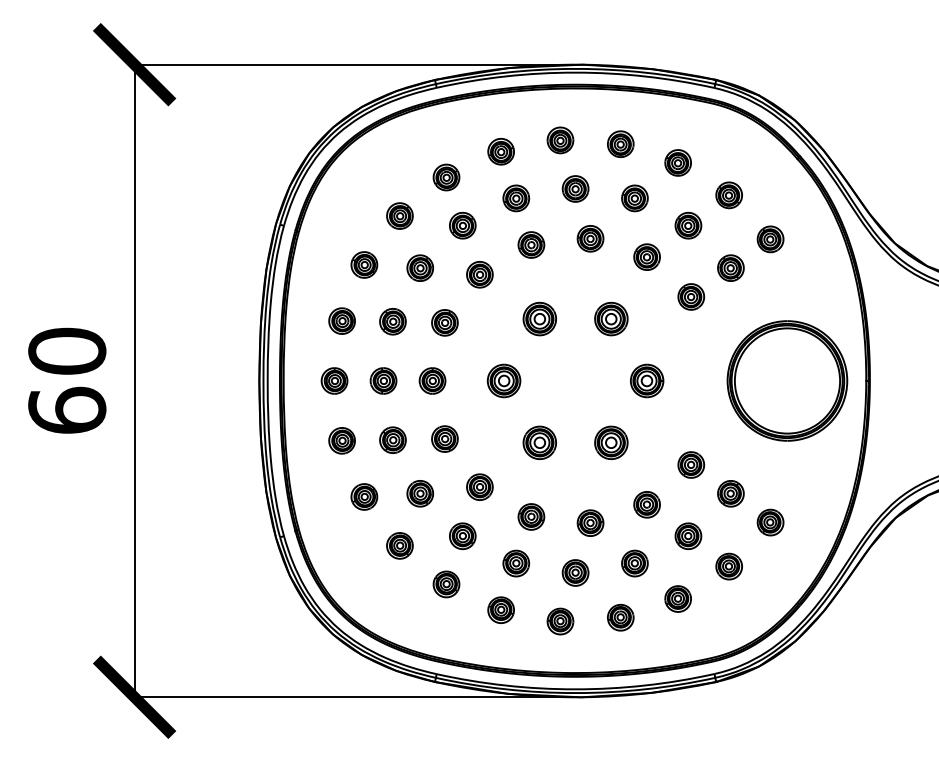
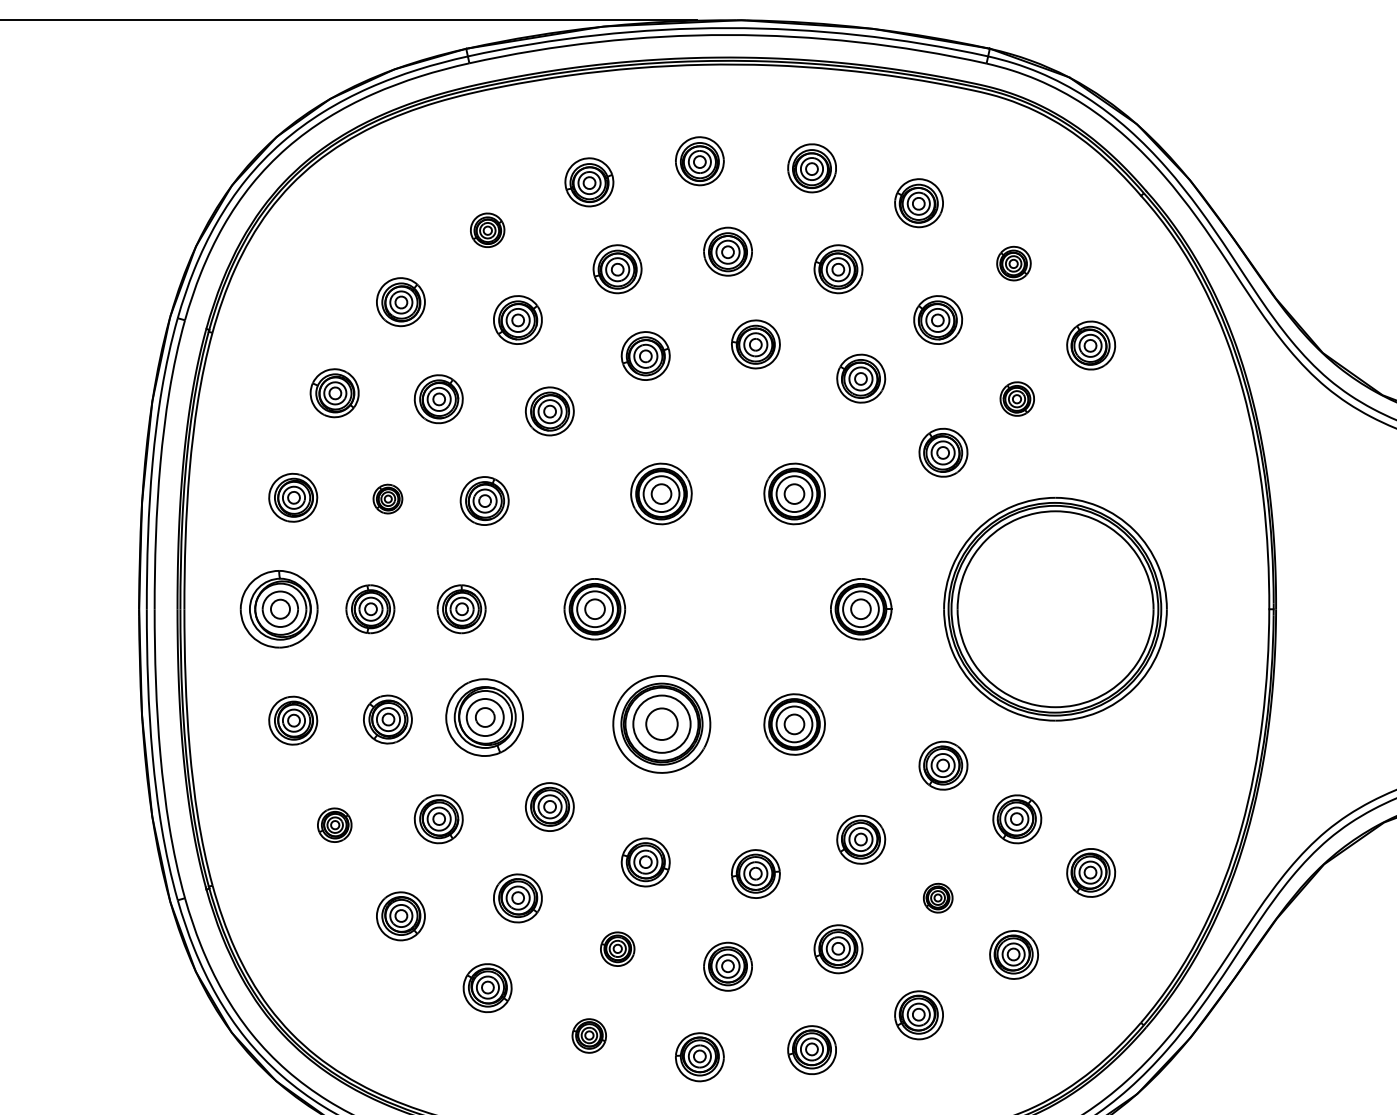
part: (446, 177) -> (487, 230), size x0.7
part: (728, 195) -> (1012, 263), size x0.7
part: (730, 267) -> (1016, 397), size x0.7
part: (392, 321) -> (387, 498), size x0.6
part: (334, 380) -> (279, 608), size x1.6
part: (787, 380) -> (1055, 608), moved
part: (444, 438) -> (483, 716), size x1.6
part: (539, 442) -> (660, 723), size x1.6
part: (364, 496) -> (334, 824), size x0.7
part: (688, 535) -> (938, 896), size x0.6
part: (516, 563) -> (617, 949), size x0.7
part: (500, 609) -> (588, 1034), size x0.7

